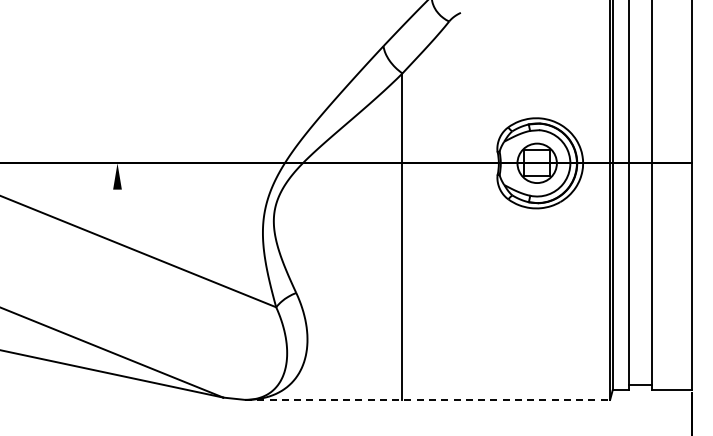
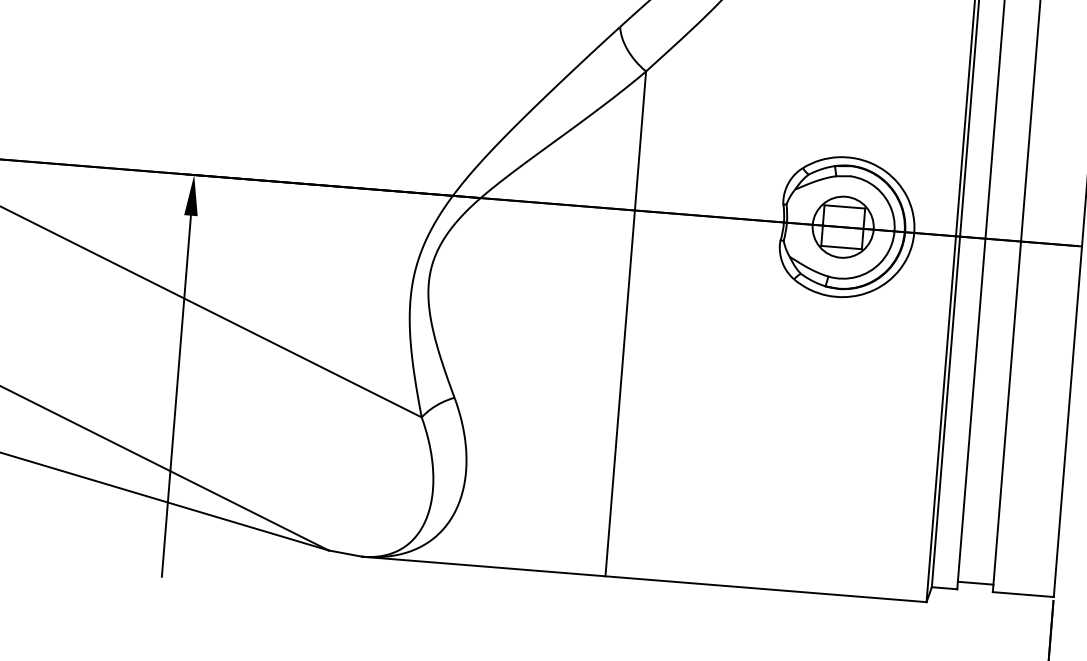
line: (117, 306) -> (176, 396), added
line: (428, 399) -> (645, 578), dashed -> solid

